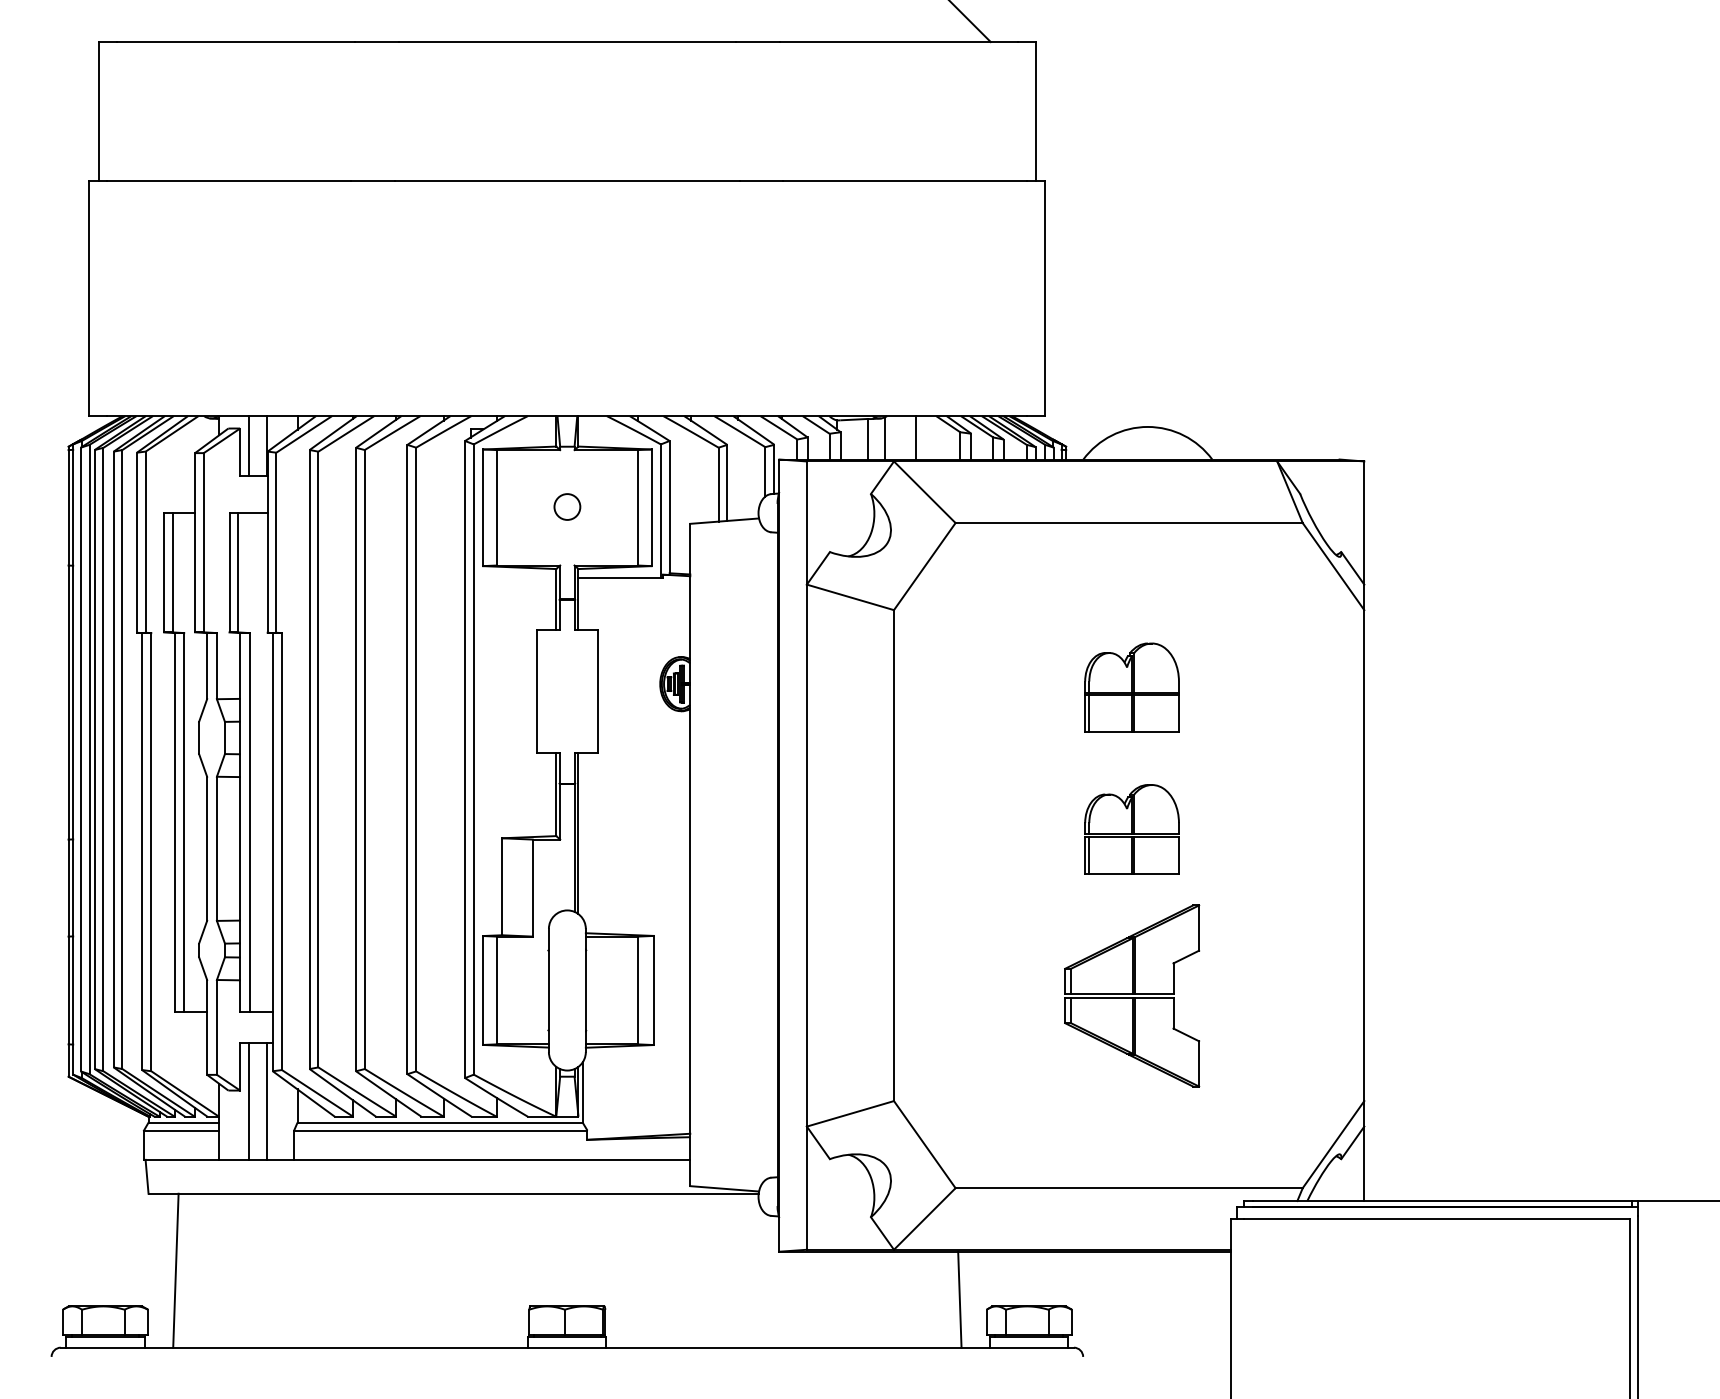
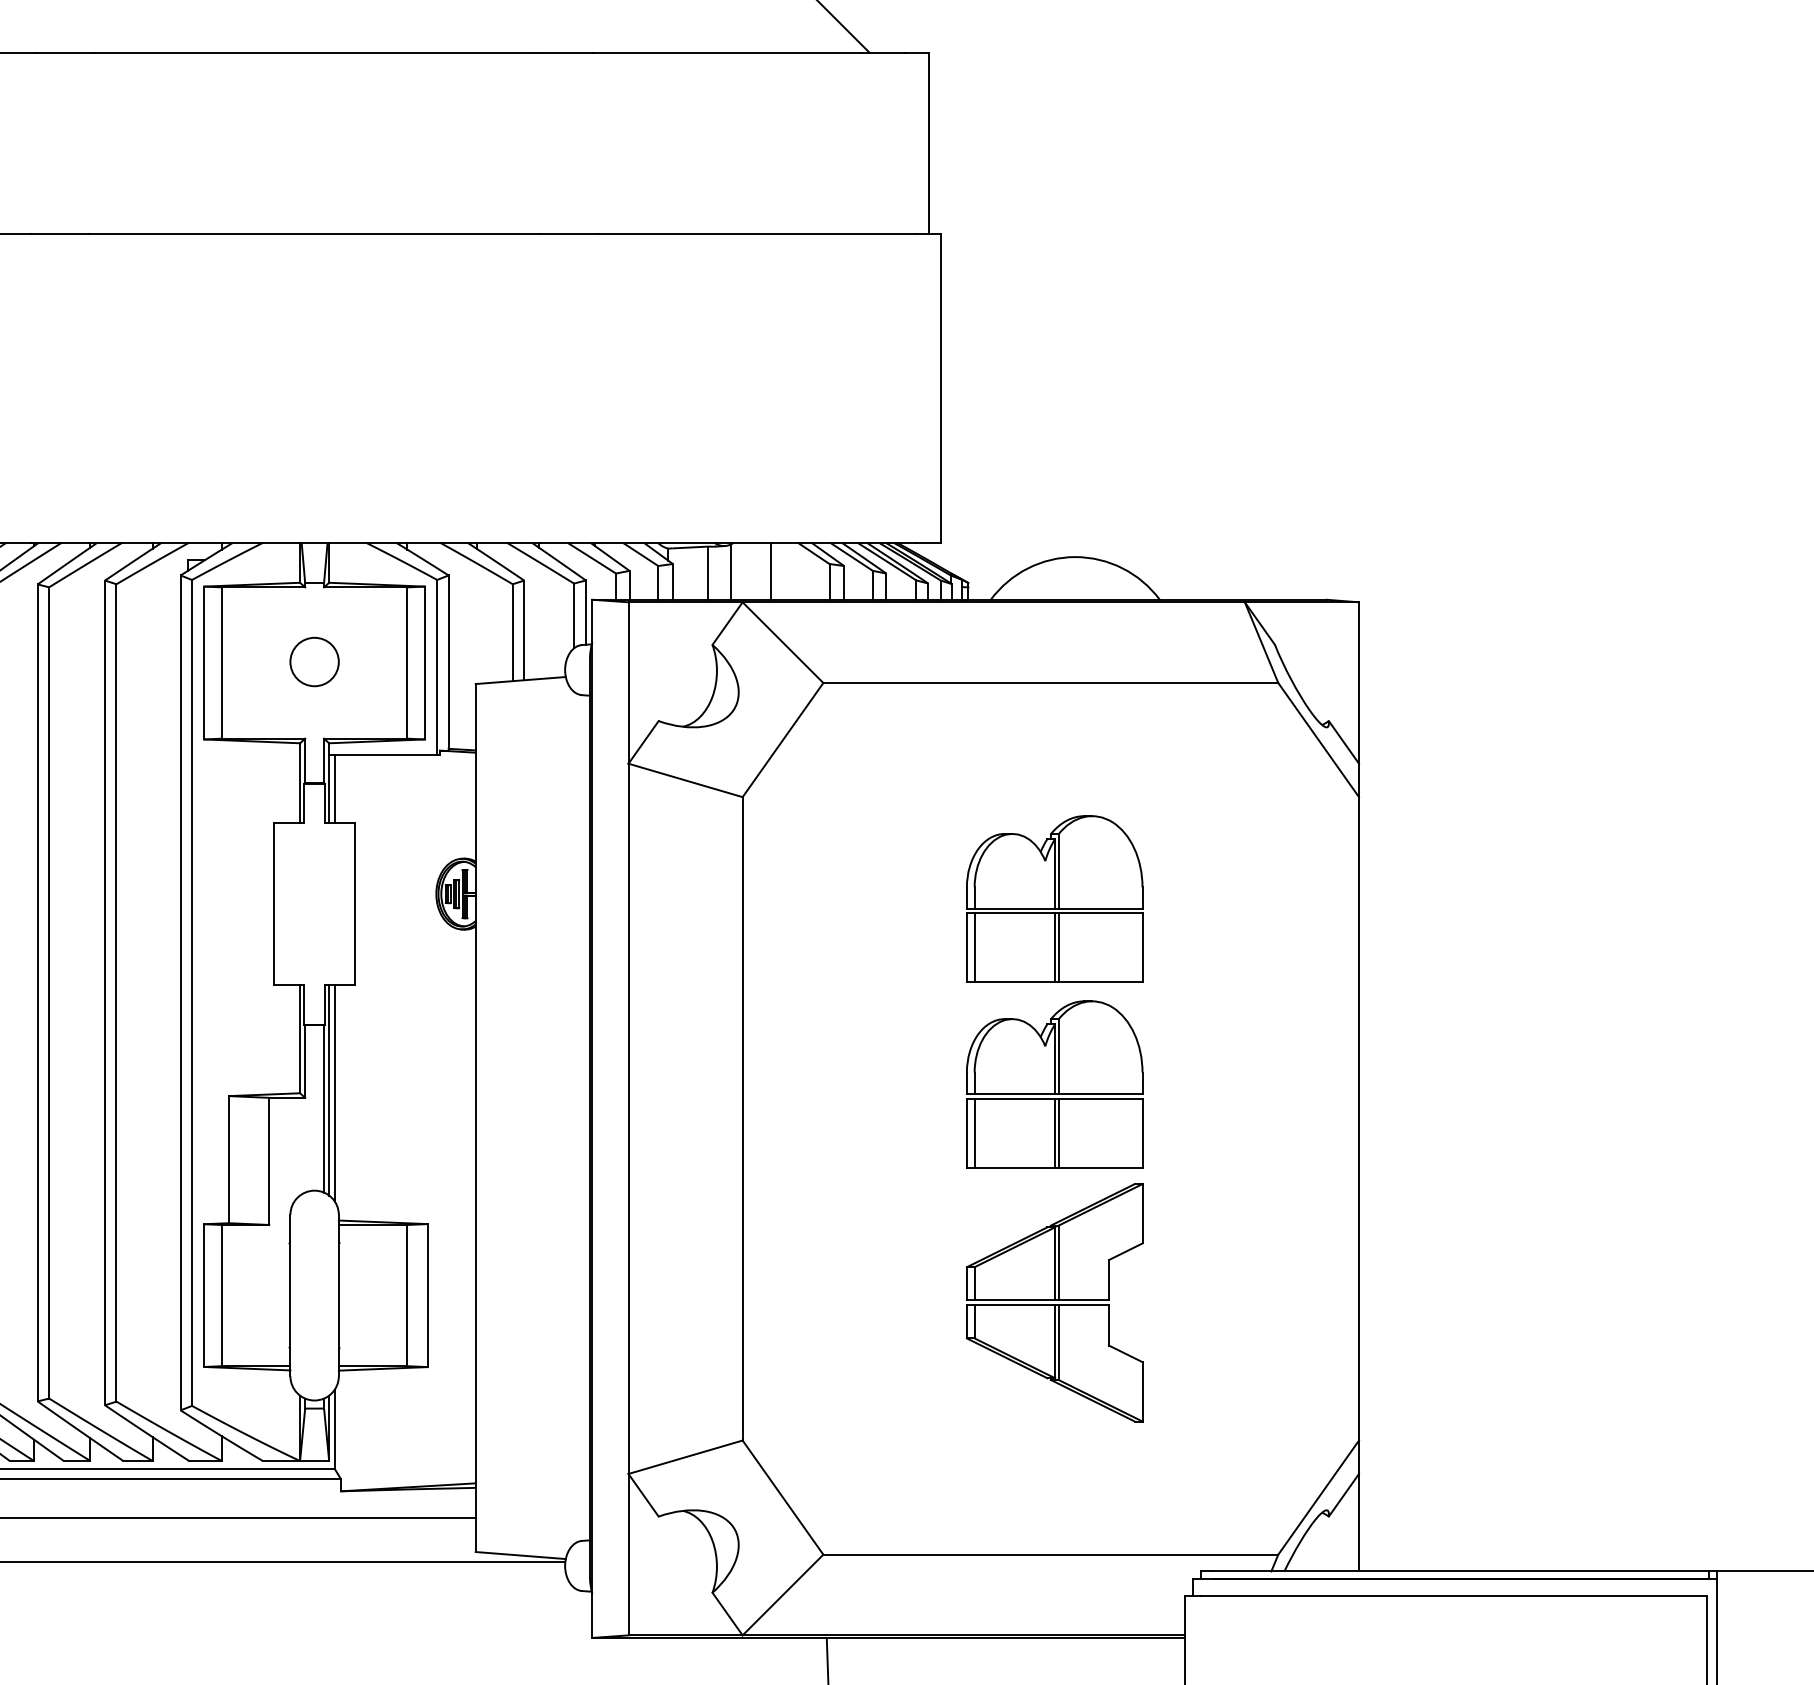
circle: (567, 506) -> (314, 661), size x1.43
line: (582, 603) -> (334, 788), added
part: (1131, 687) -> (1053, 898), size x1.43
part: (1131, 829) -> (1053, 1084), size x1.43
line: (582, 835) -> (334, 1092), added

